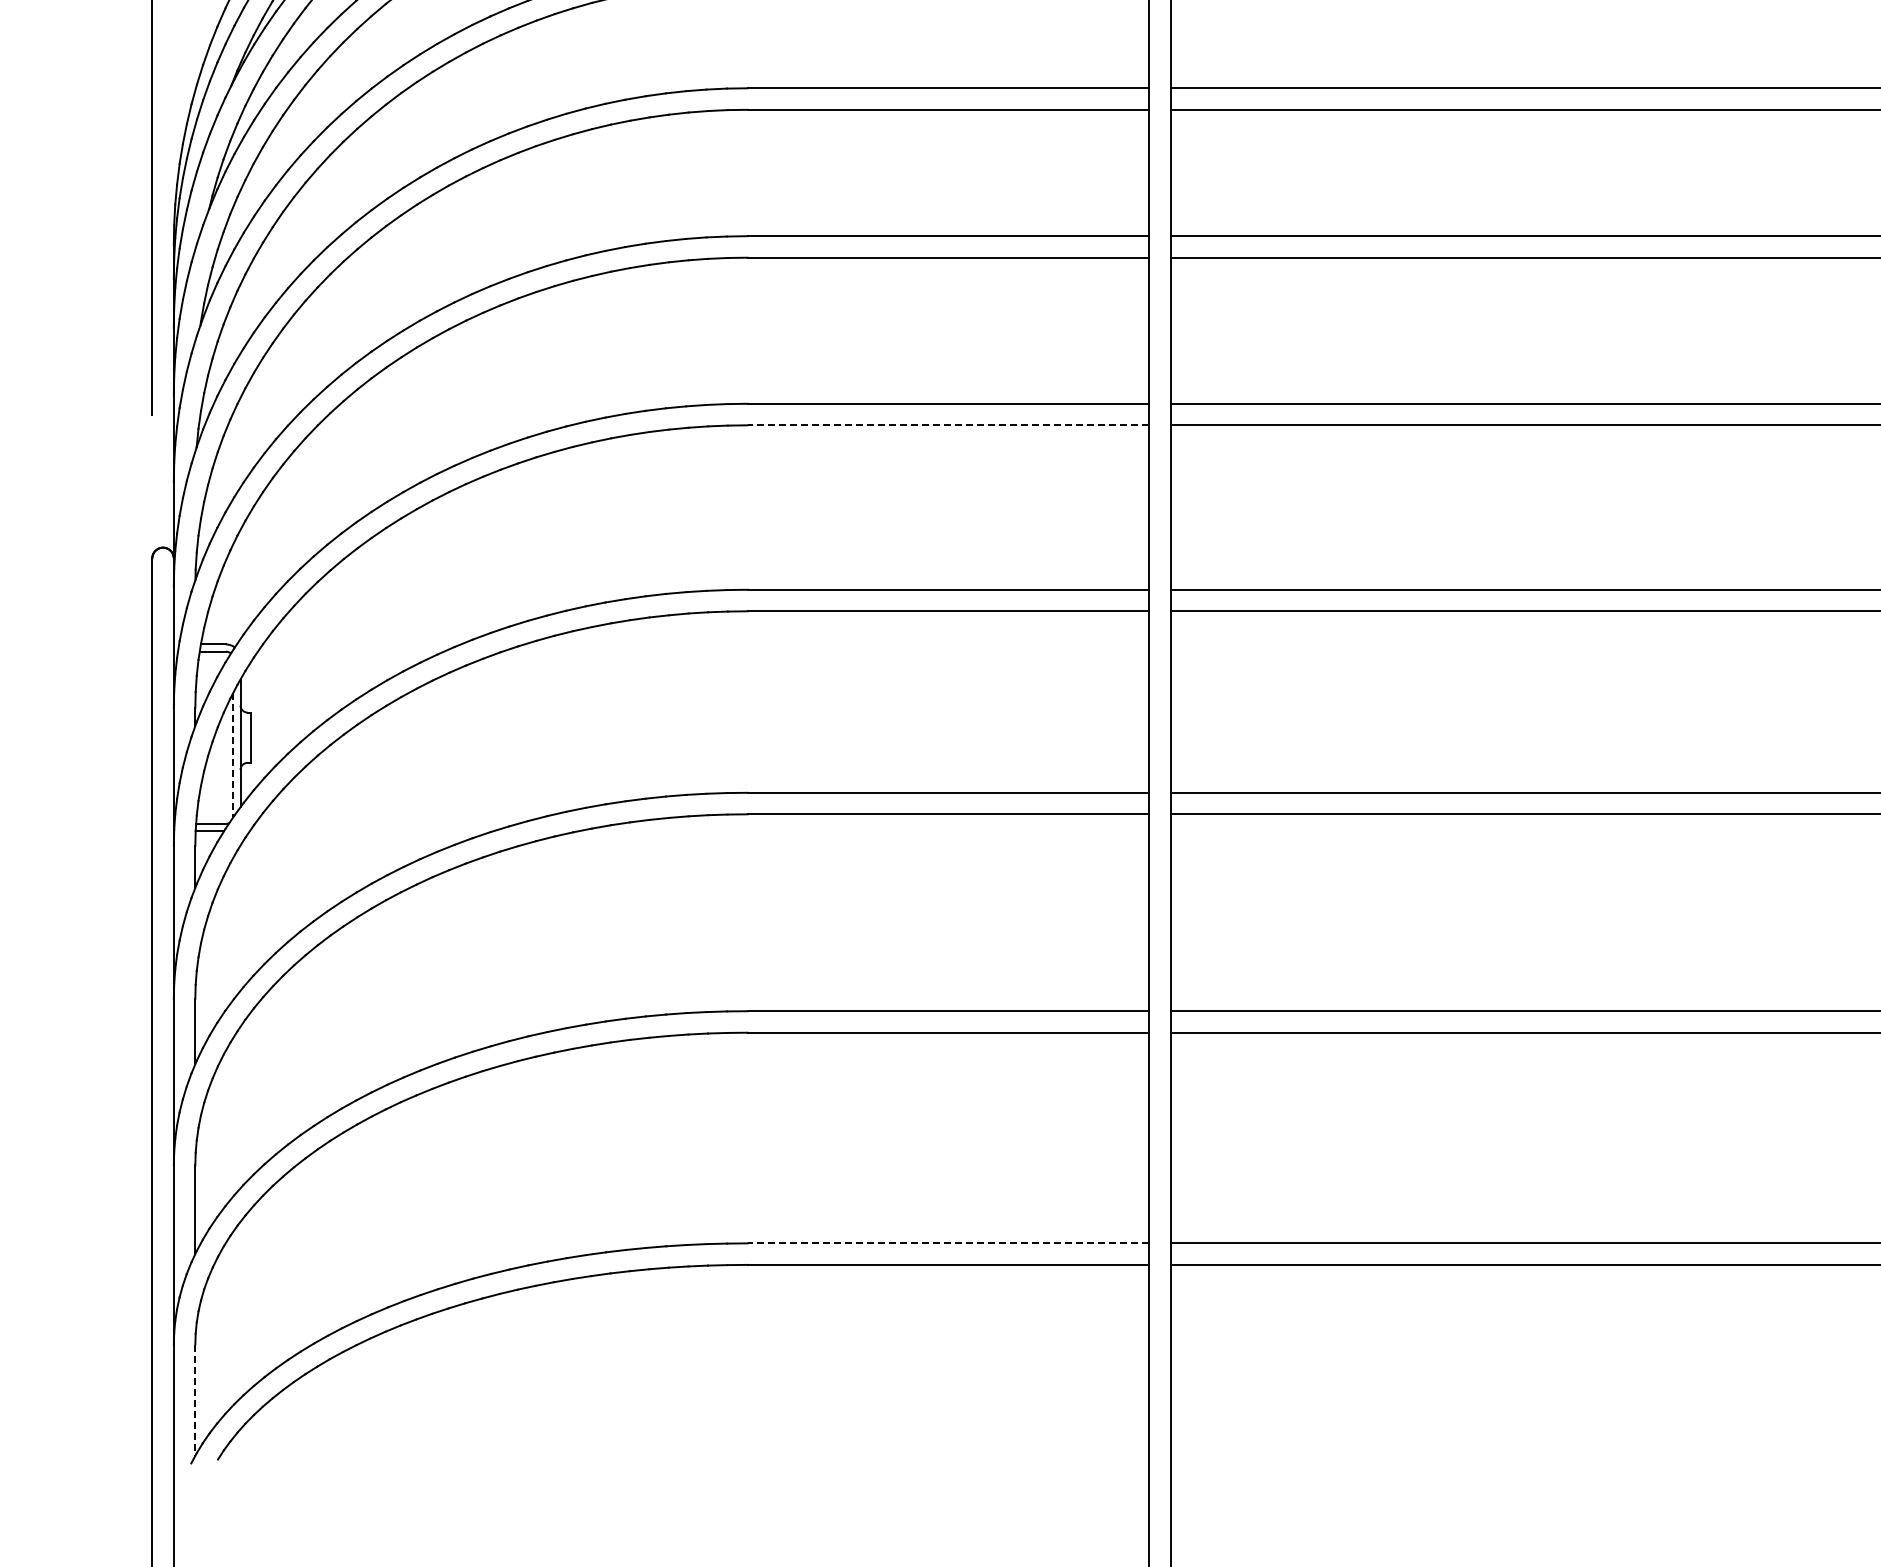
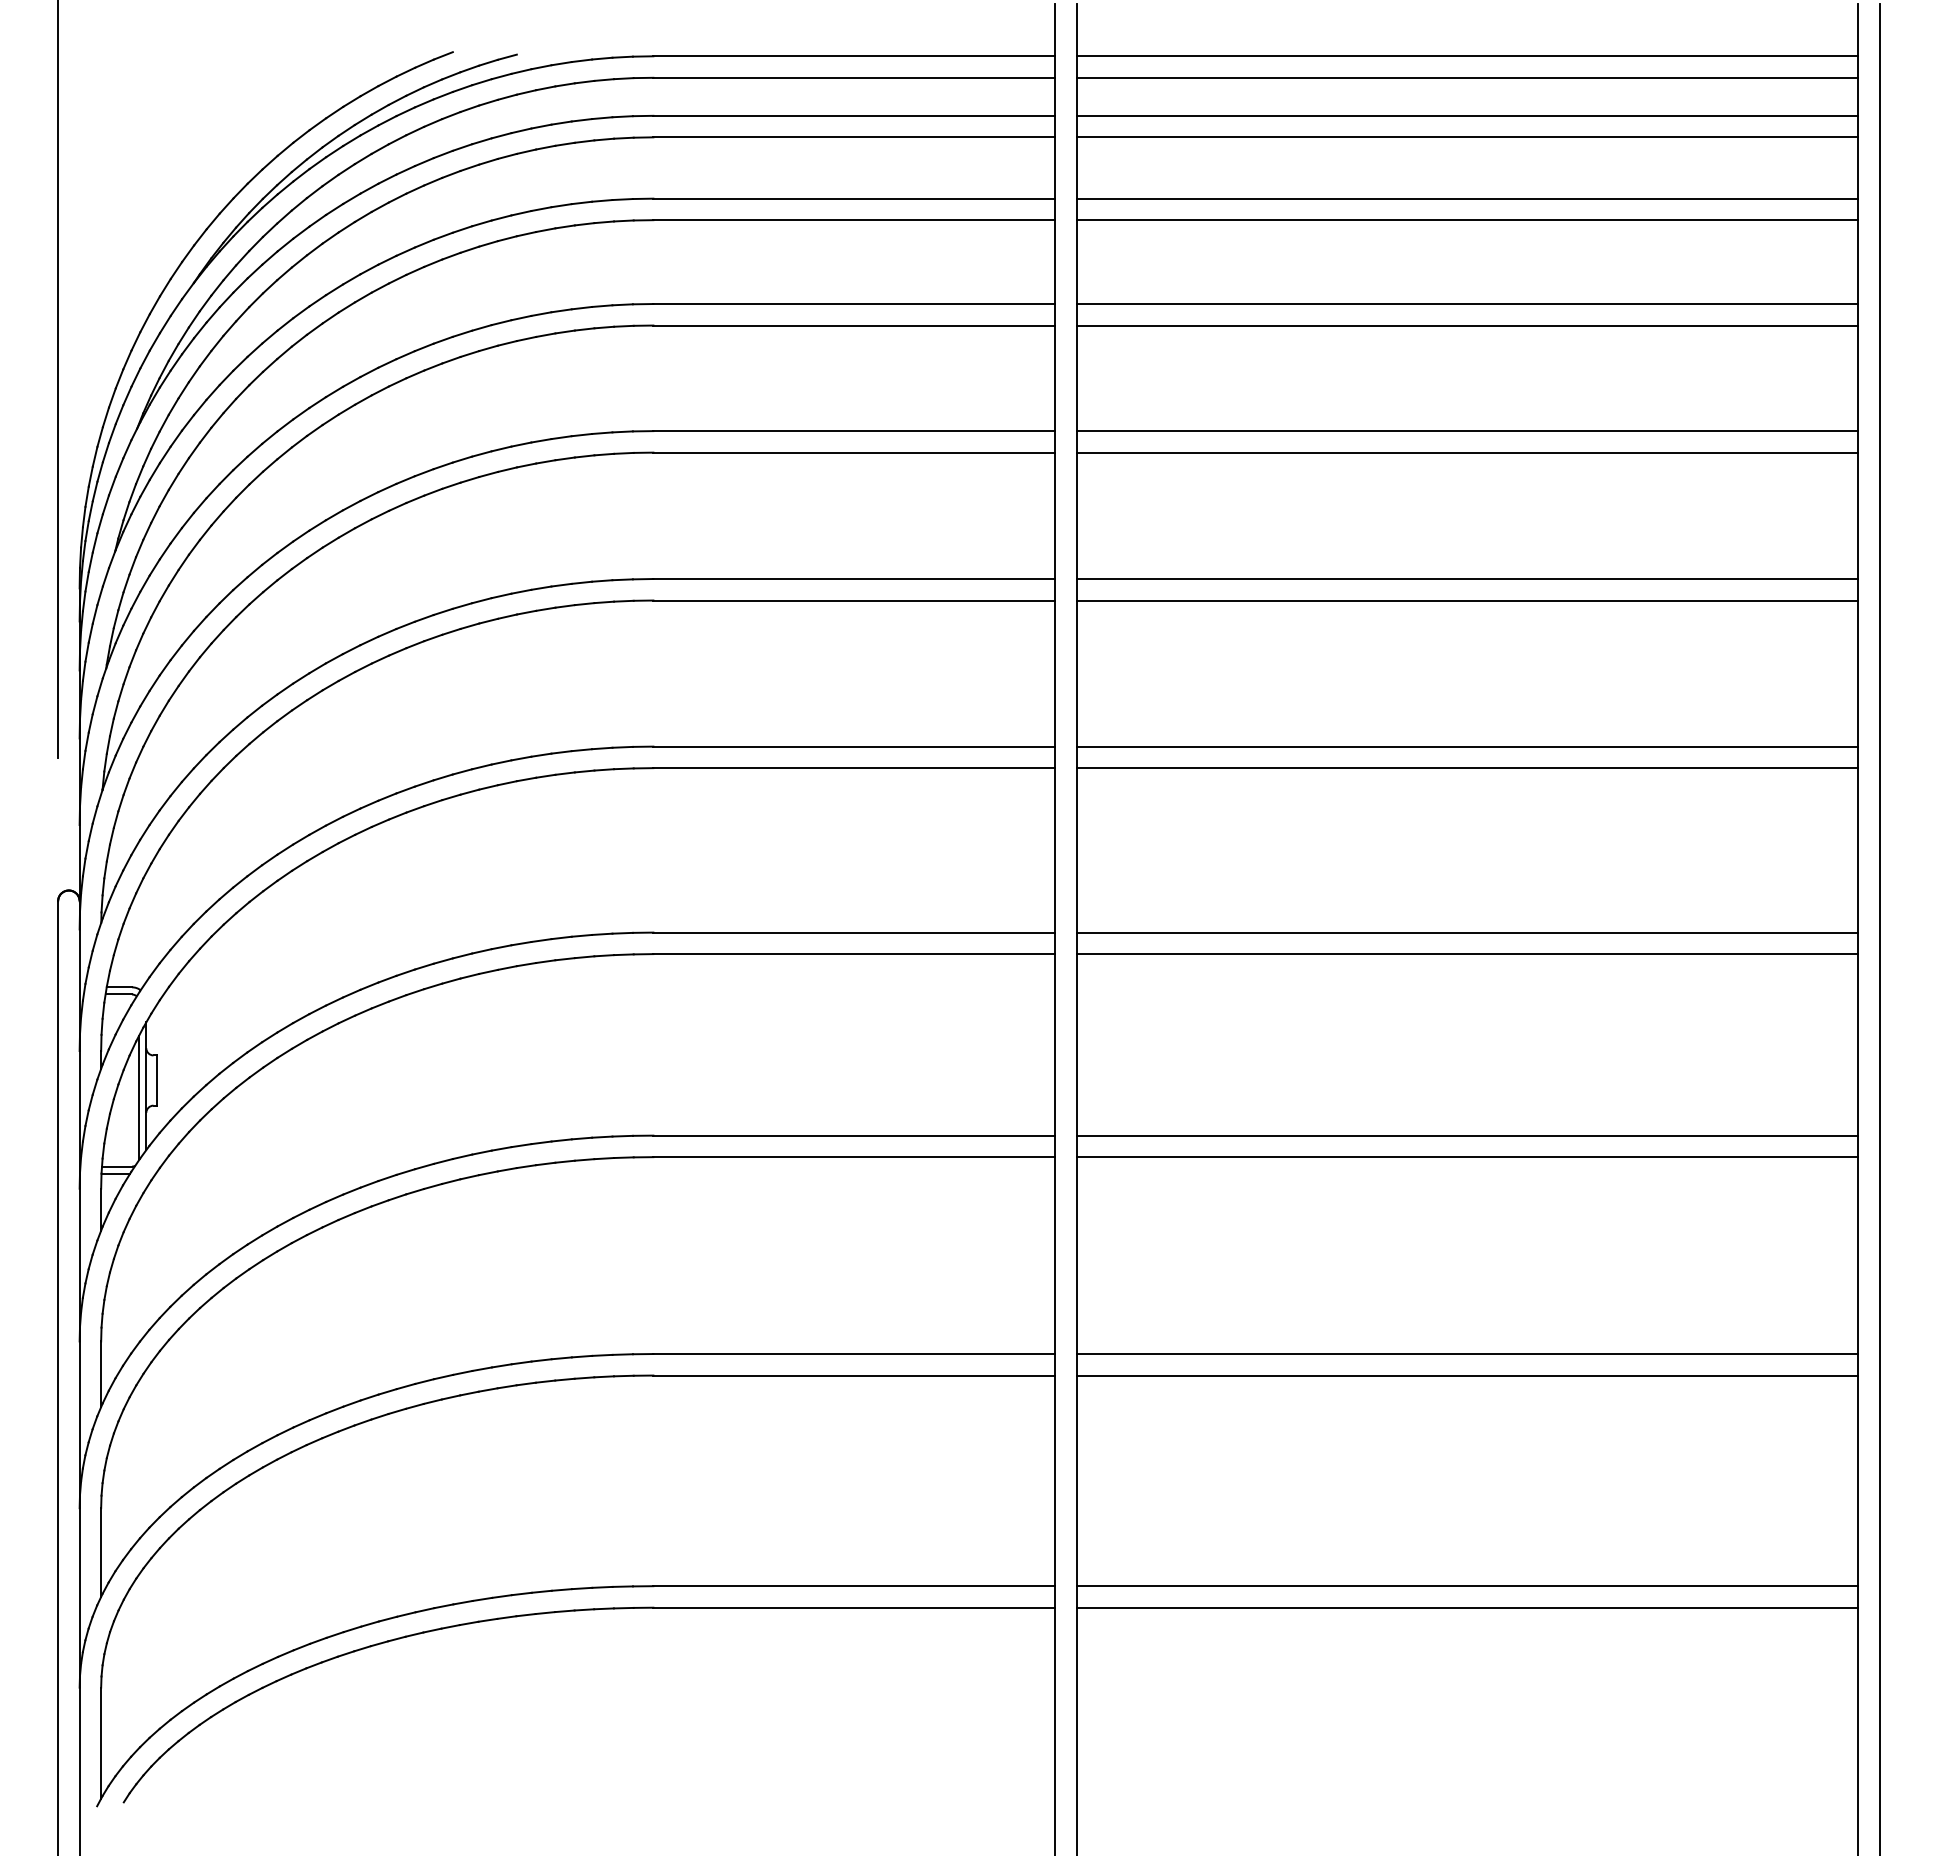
line: (948, 425) -> (854, 768), dashed -> solid
line: (233, 754) -> (139, 1097), dashed -> solid
line: (948, 1243) -> (854, 1586), dashed -> solid
line: (195, 1400) -> (101, 1743), dashed -> solid

